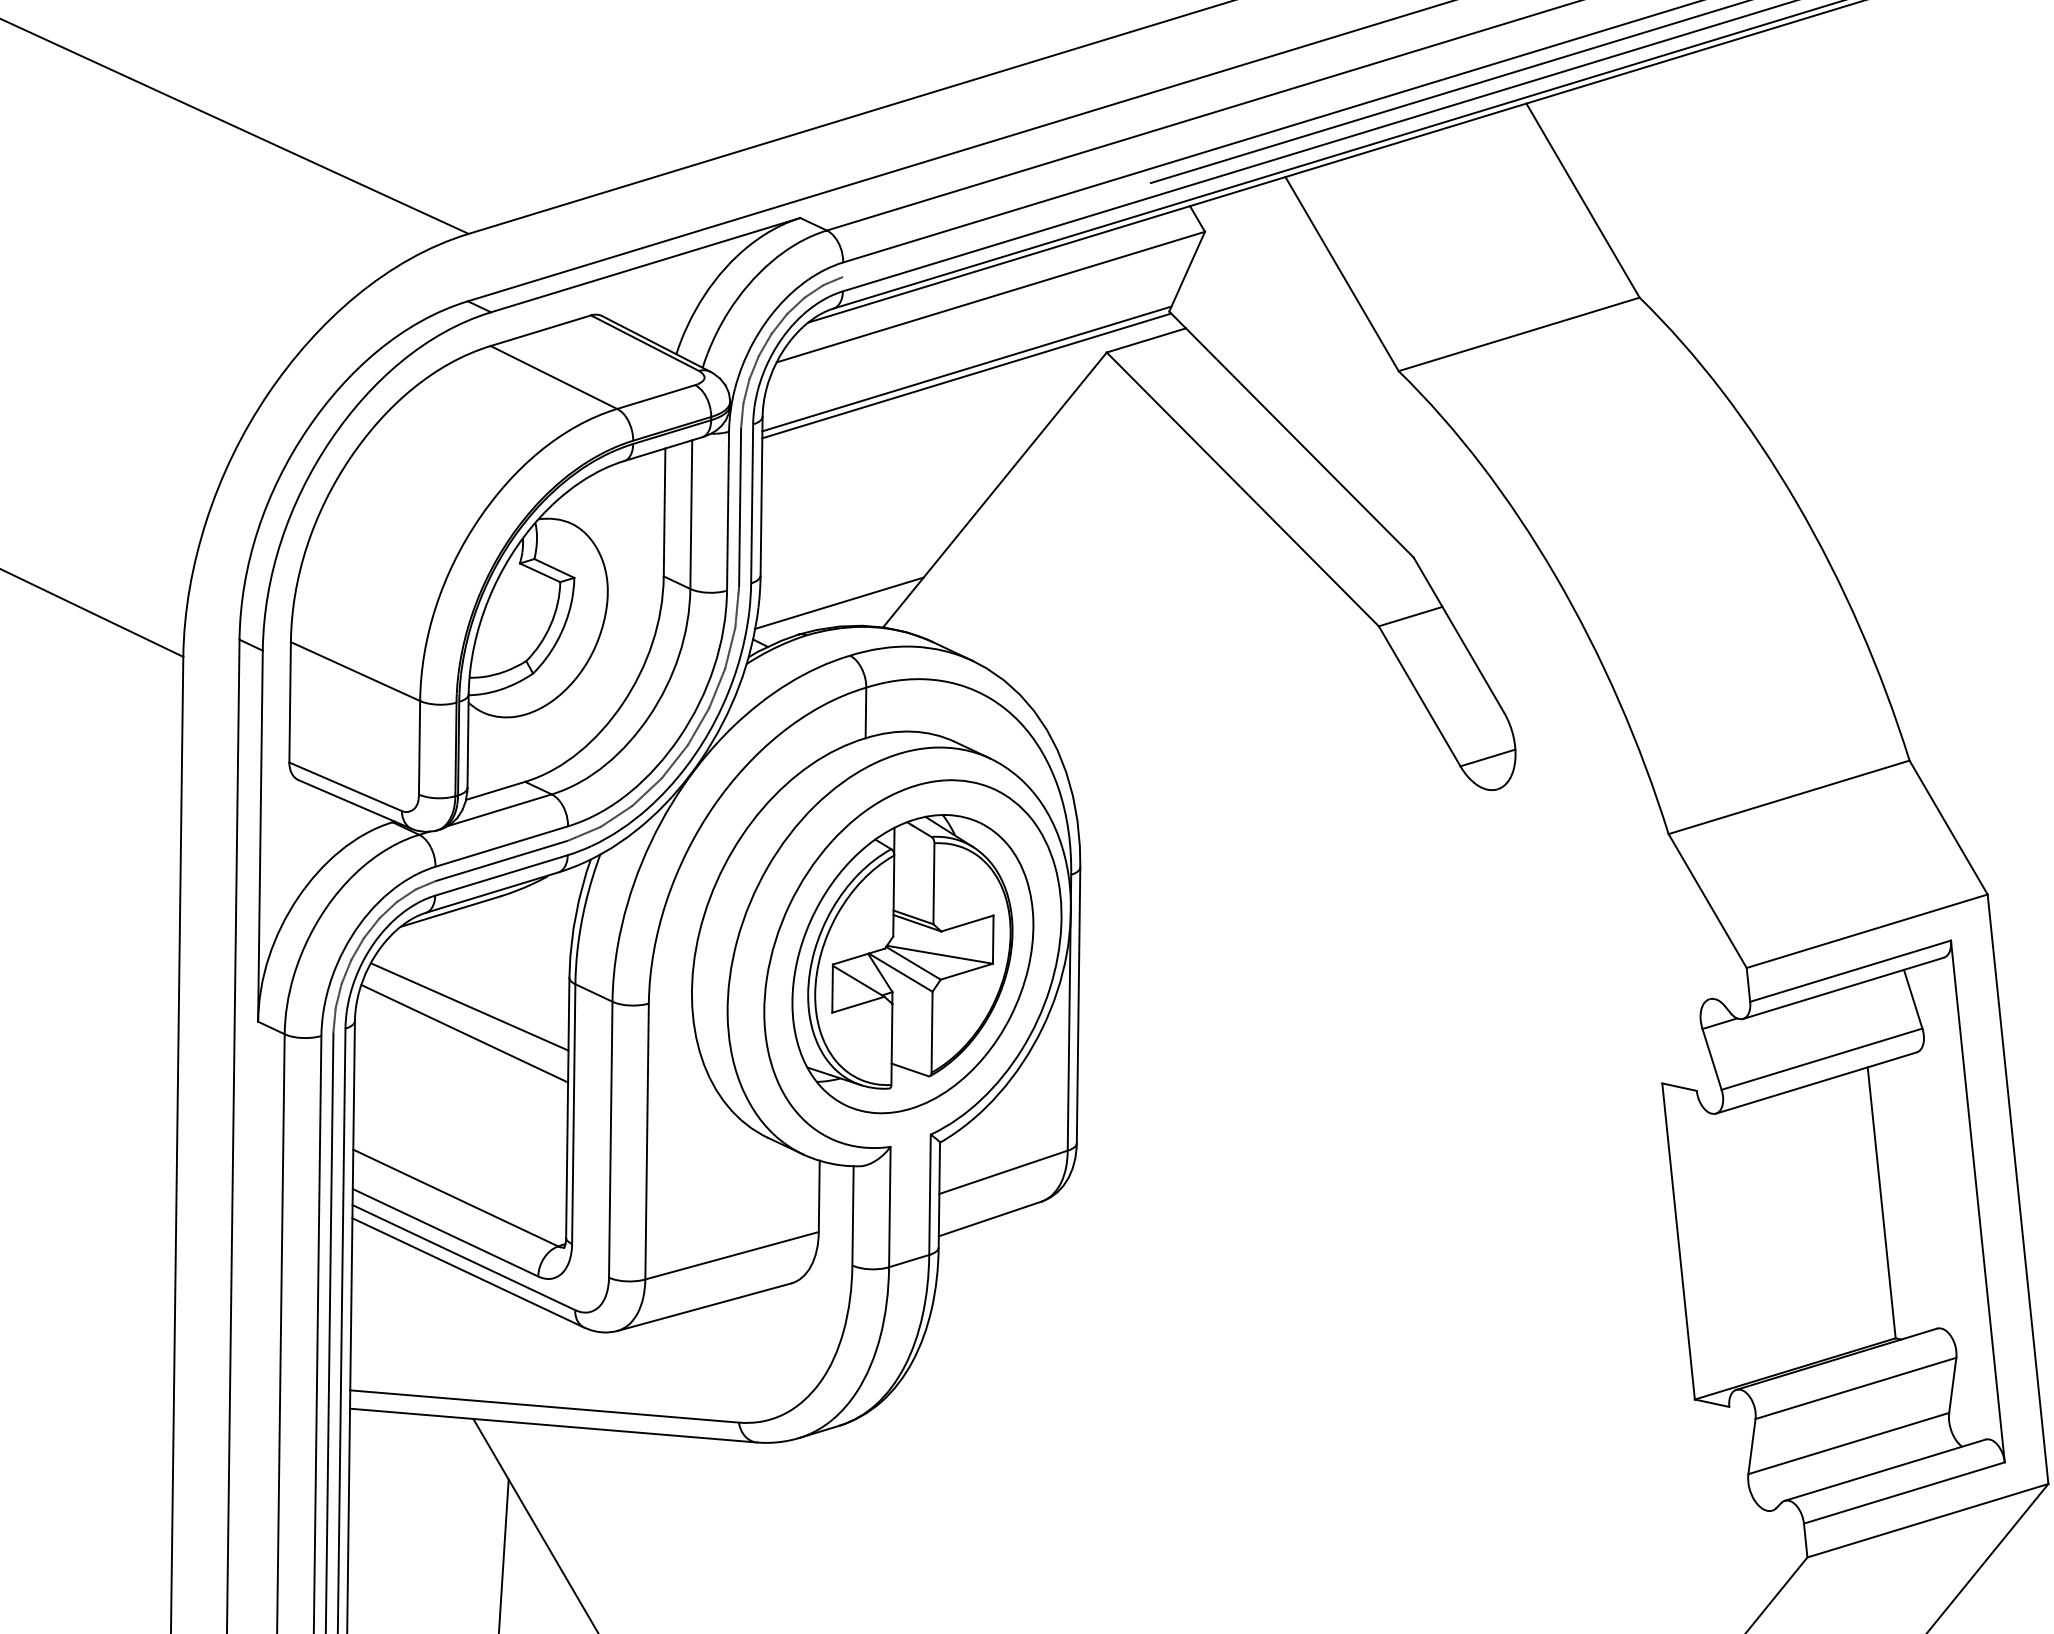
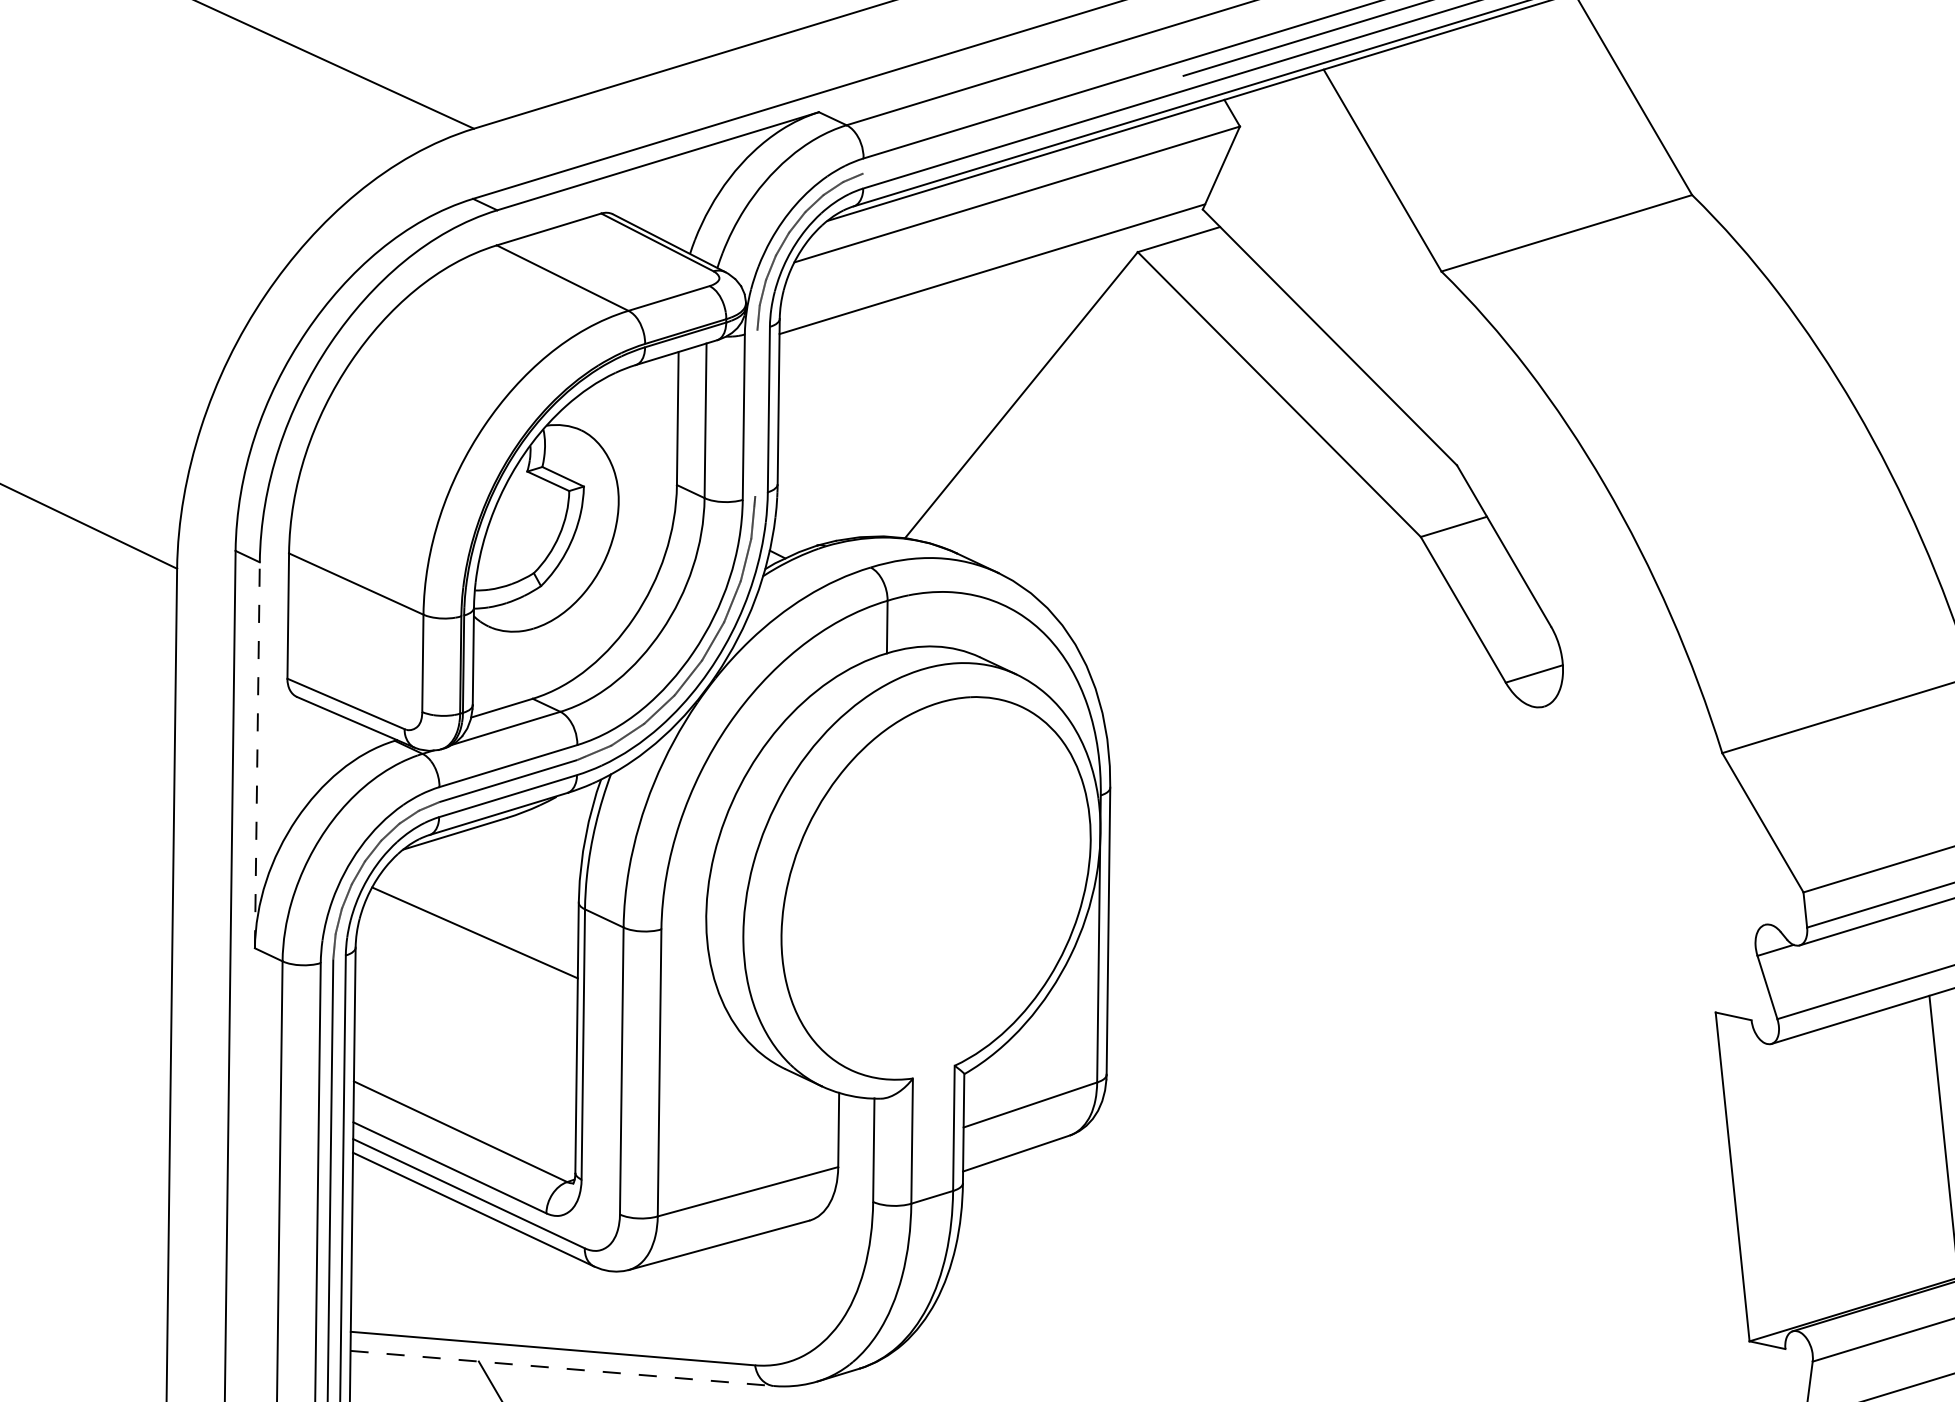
line: (966, 375) -> (991, 276), removed
line: (740, 507) -> (756, 413), removed
line: (838, 603) -> (858, 513), removed
line: (260, 836) -> (257, 755), solid -> dashed
part: (912, 964) -> (935, 888), removed
line: (464, 1033) -> (469, 960), removed
line: (553, 1425) -> (562, 1368), solid -> dashed

